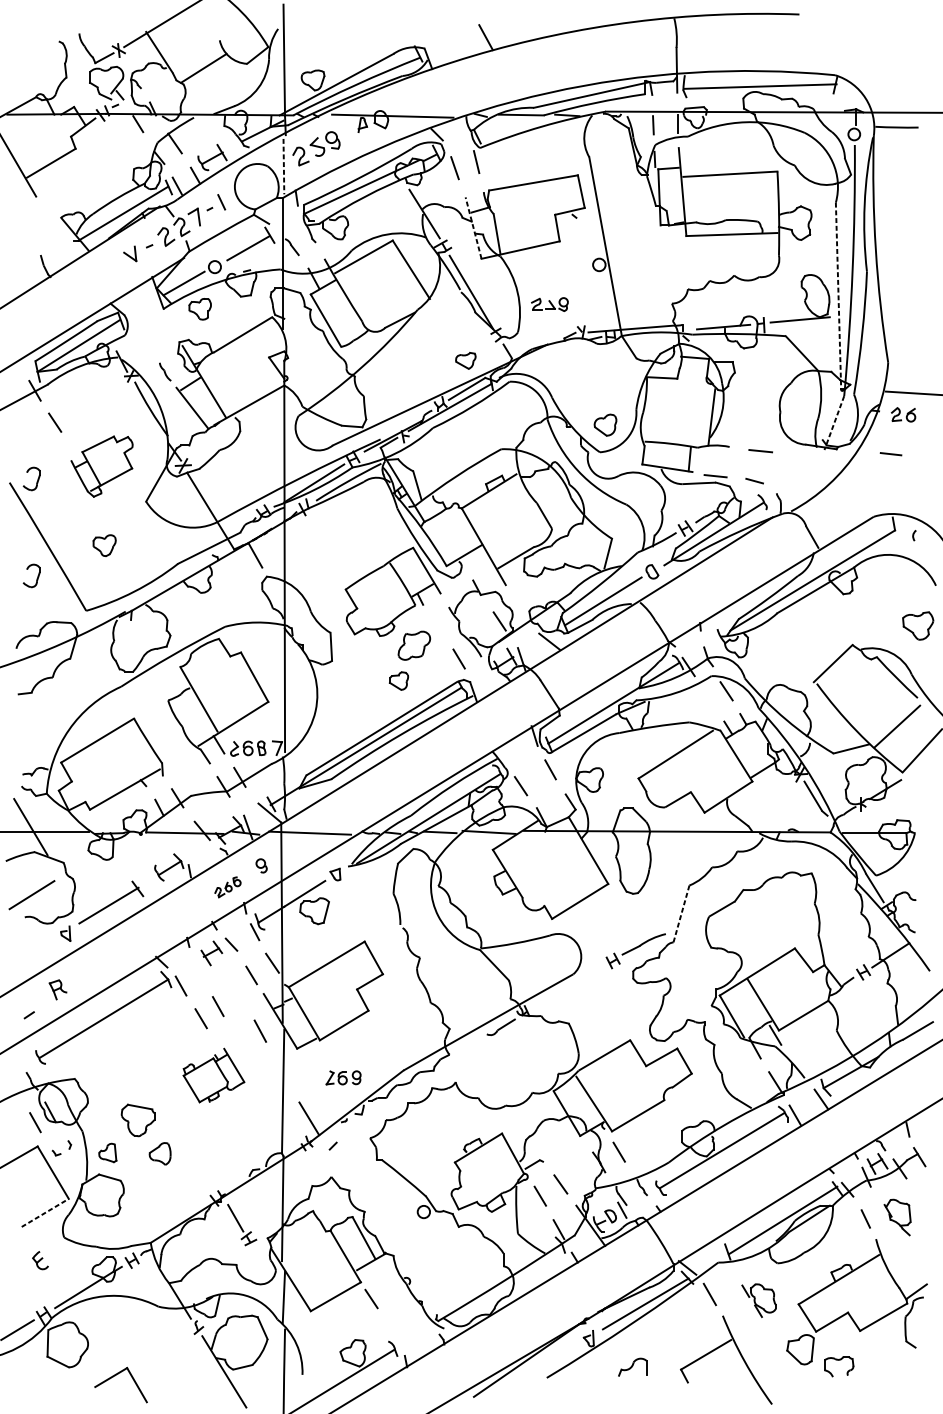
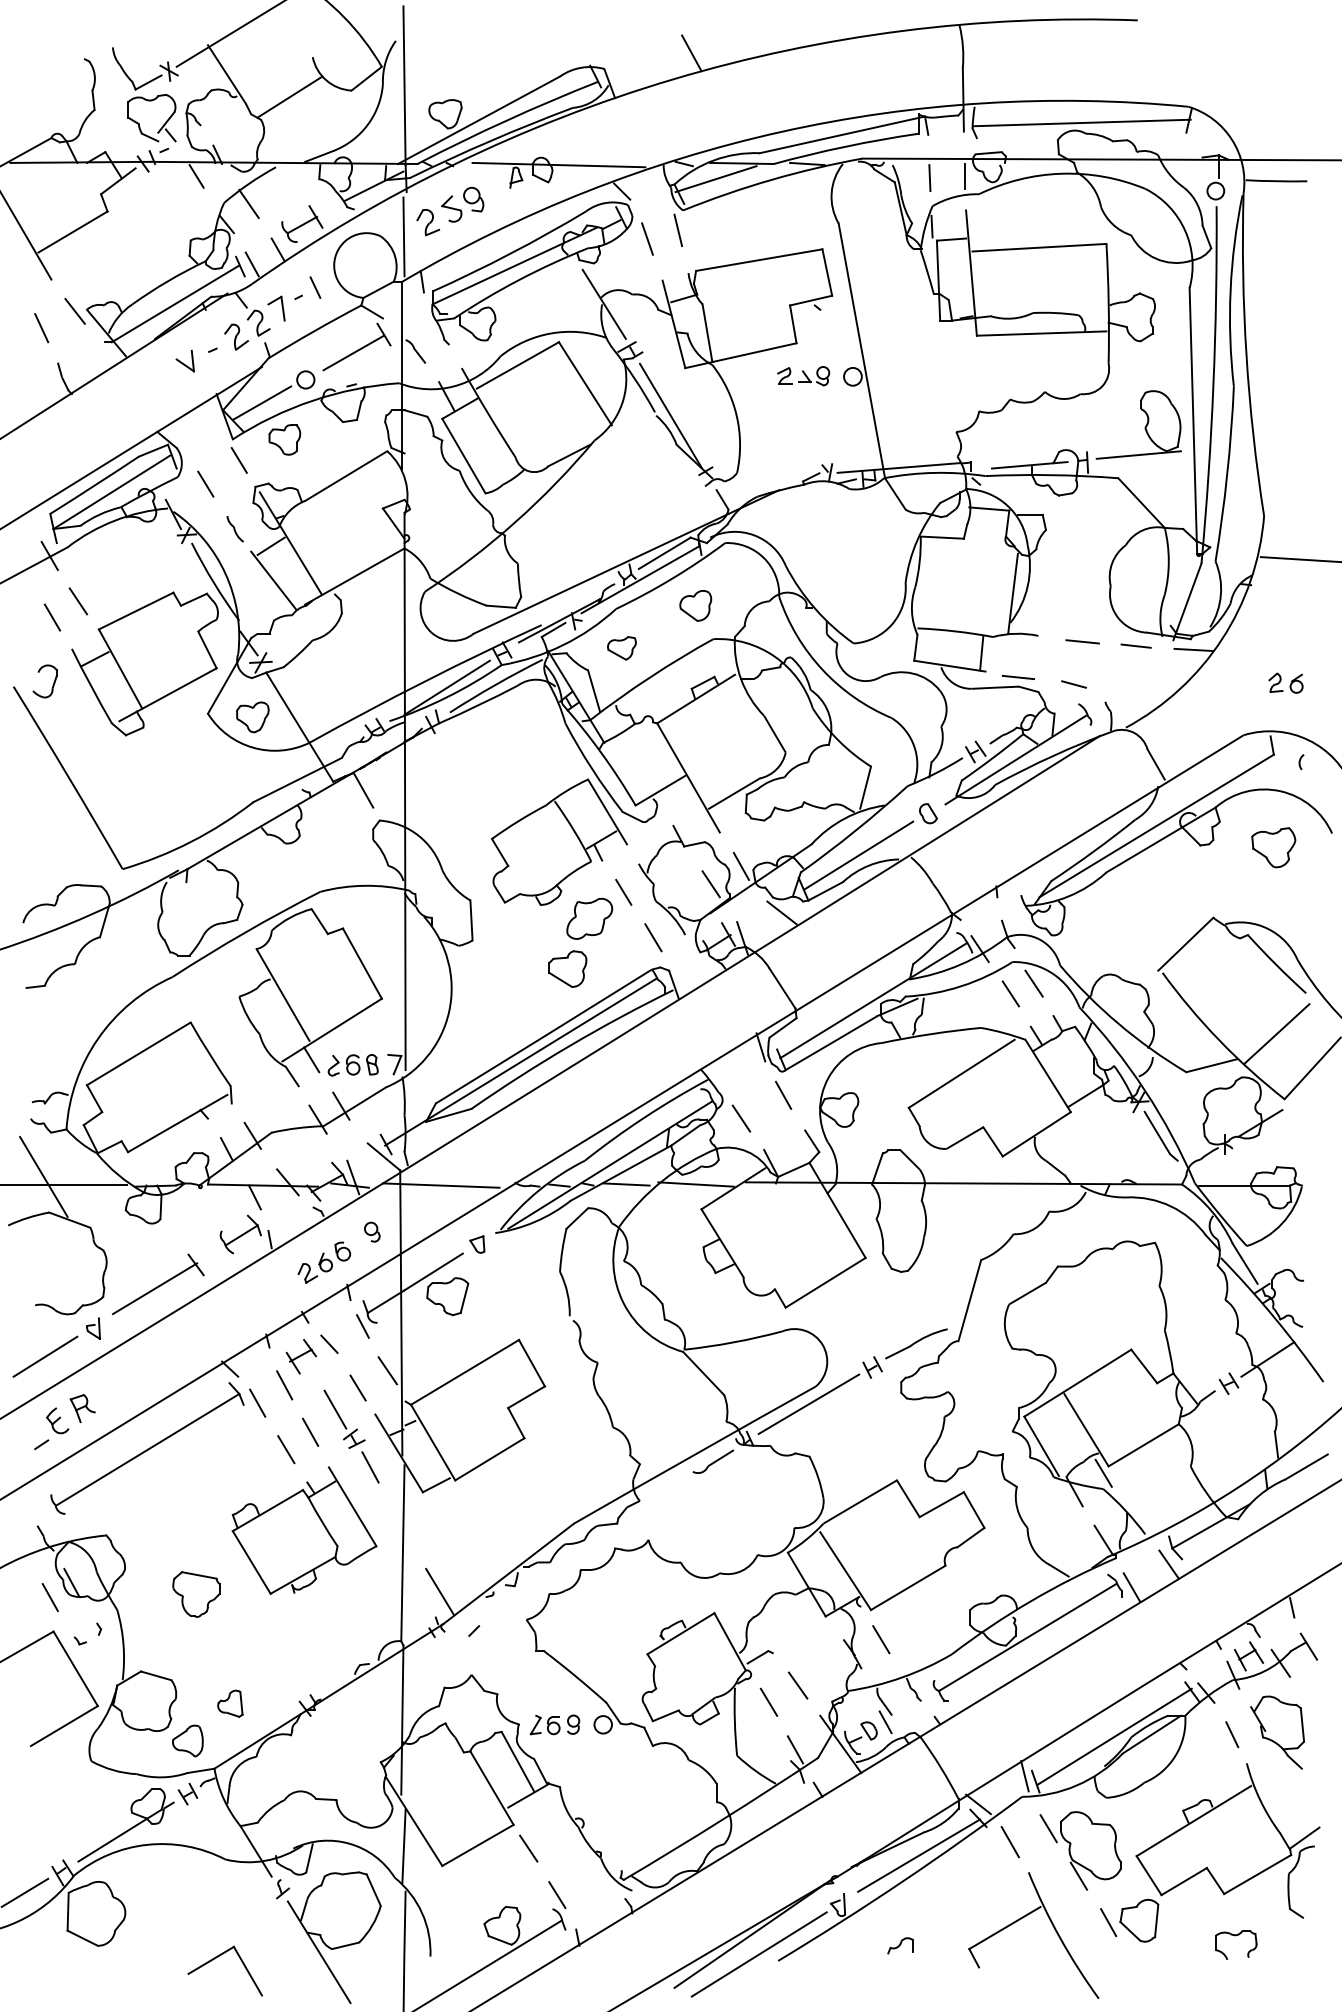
line: (502, 126) -> (715, 179), added
line: (284, 167) -> (404, 237), dashed -> solid
line: (52, 218) -> (74, 310), added
line: (473, 227) -> (673, 323), dashed -> solid
line: (29, 230) -> (41, 328), added
line: (838, 296) -> (1193, 421), dashed -> solid
part: (549, 304) -> (803, 376), moved
line: (167, 323) -> (238, 460), added
line: (144, 339) -> (205, 483), added
part: (465, 360) -> (621, 648), moved
part: (903, 414) -> (1285, 682), moved
line: (834, 422) -> (1187, 601), dashed -> solid
part: (605, 424) -> (695, 605), moved
line: (36, 434) -> (52, 617), added
line: (890, 453) -> (1135, 645), moved
line: (838, 456) -> (1193, 649), added
part: (101, 466) -> (144, 663), size x1.67
part: (104, 545) -> (252, 717), moved
part: (36, 578) -> (52, 823), removed
line: (521, 608) -> (741, 865), added
part: (918, 625) -> (1273, 847), moved
line: (438, 626) -> (623, 891), added
part: (398, 680) -> (567, 968), size x1.43
line: (710, 698) -> (1010, 993), added
line: (178, 841) -> (254, 1197), added
part: (228, 887) -> (324, 1262), size x1.43
line: (32, 894) -> (45, 1356), moved
line: (681, 914) -> (969, 1301), dashed -> solid
line: (199, 973) -> (284, 1385), added
line: (568, 986) -> (808, 1403), added
part: (213, 1075) -> (304, 1530), size x1.67
part: (343, 1077) -> (554, 1724), moved
part: (107, 1152) -> (230, 1703), moved
part: (159, 1153) -> (187, 1740), moved
line: (45, 1213) -> (64, 1726), dashed -> solid
part: (897, 1217) -> (1277, 1732), size x1.43
part: (242, 1224) -> (344, 1418), moved
line: (719, 1248) -> (1024, 1776), added
part: (40, 1260) -> (57, 1420), moved
part: (759, 1300) -> (1080, 1850), size x1.67
line: (391, 1331) -> (557, 1895), added
line: (778, 1350) -> (1108, 1922), added
part: (838, 1360) -> (1235, 1936), moved
part: (632, 1367) -> (900, 1945), size x0.62
line: (532, 1373) -> (758, 1954), added
part: (116, 1375) -> (218, 1957), moved

